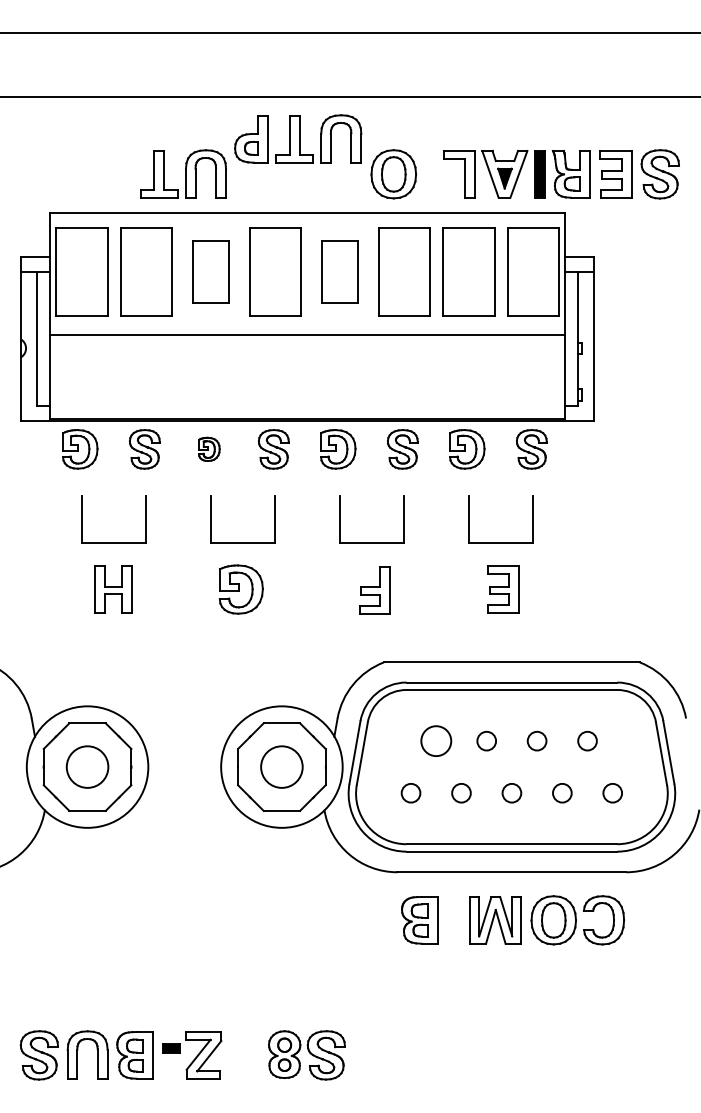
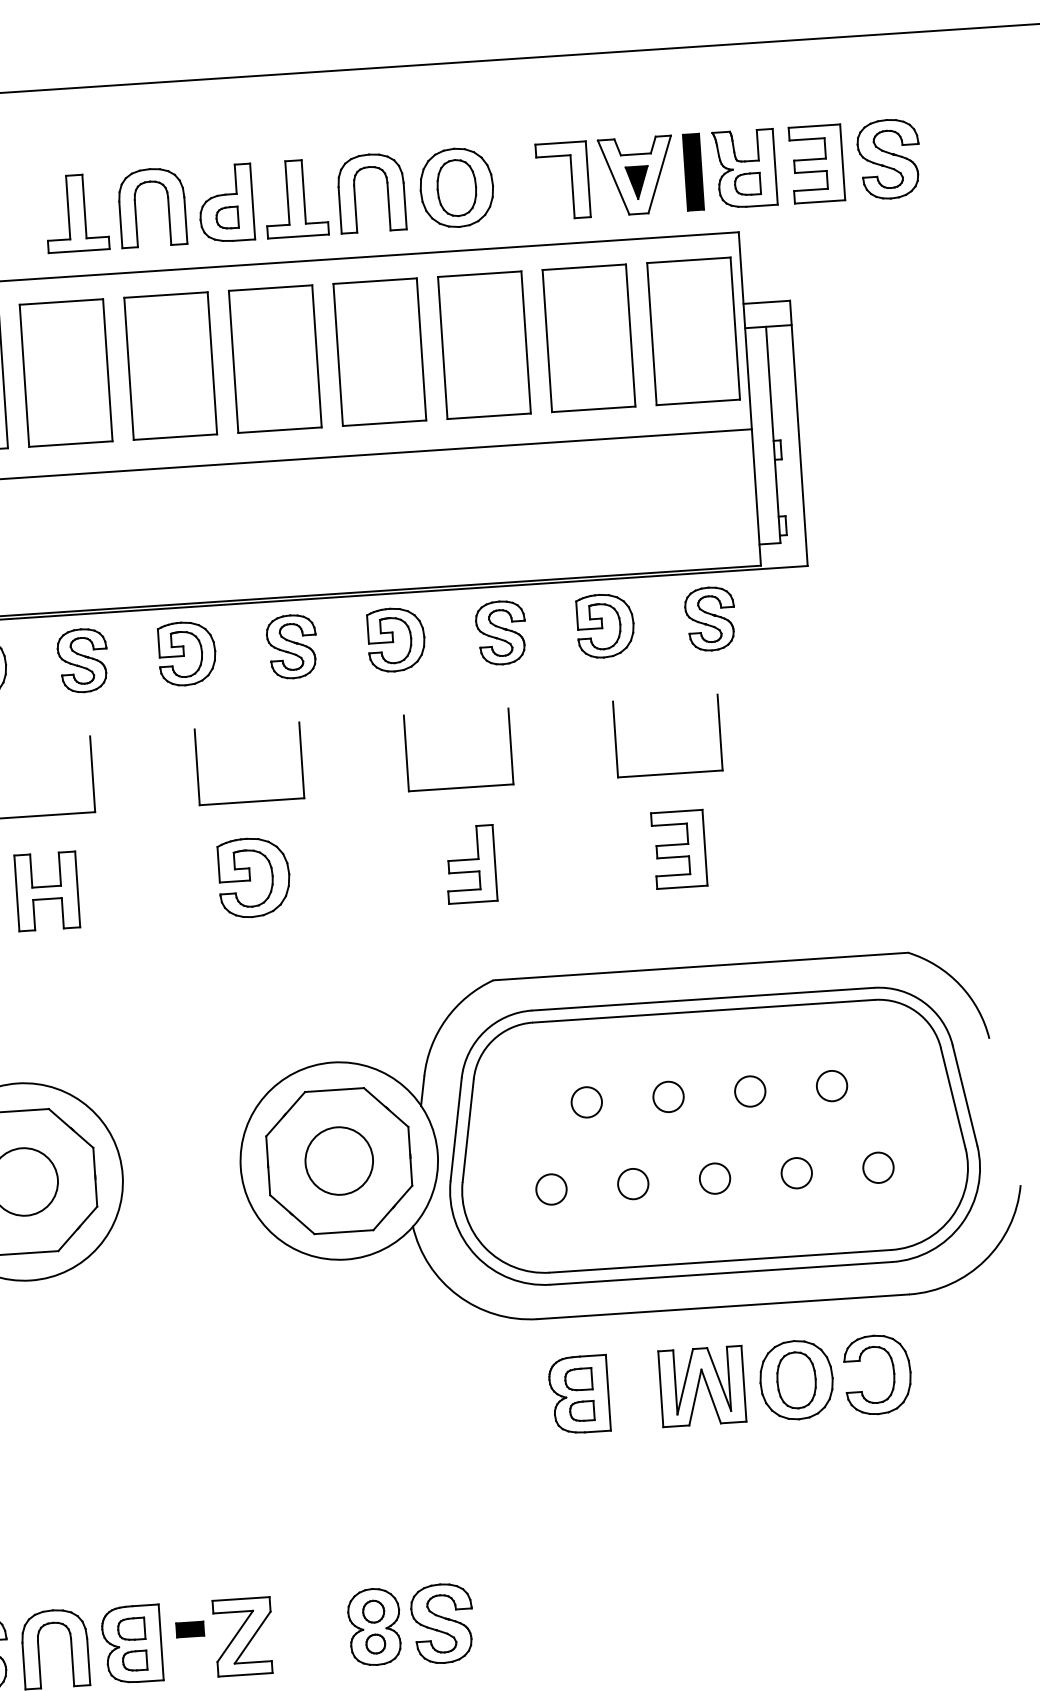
part: (298, 138) -> (302, 196), moved
part: (210, 271) -> (170, 365), size x1.43
part: (339, 271) -> (379, 351), size x1.43
part: (209, 449) -> (187, 653), size x1.67
circle: (435, 740) -> (585, 1101), size x0.62

